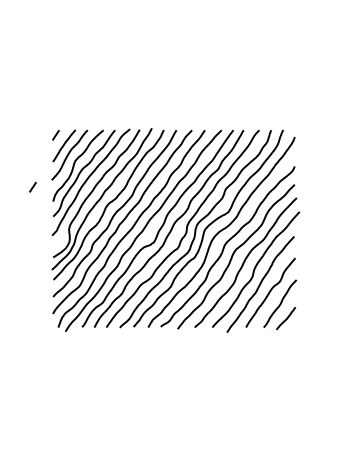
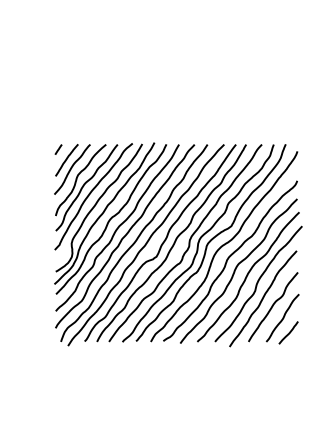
line: (32, 186) -> (35, 200), removed

